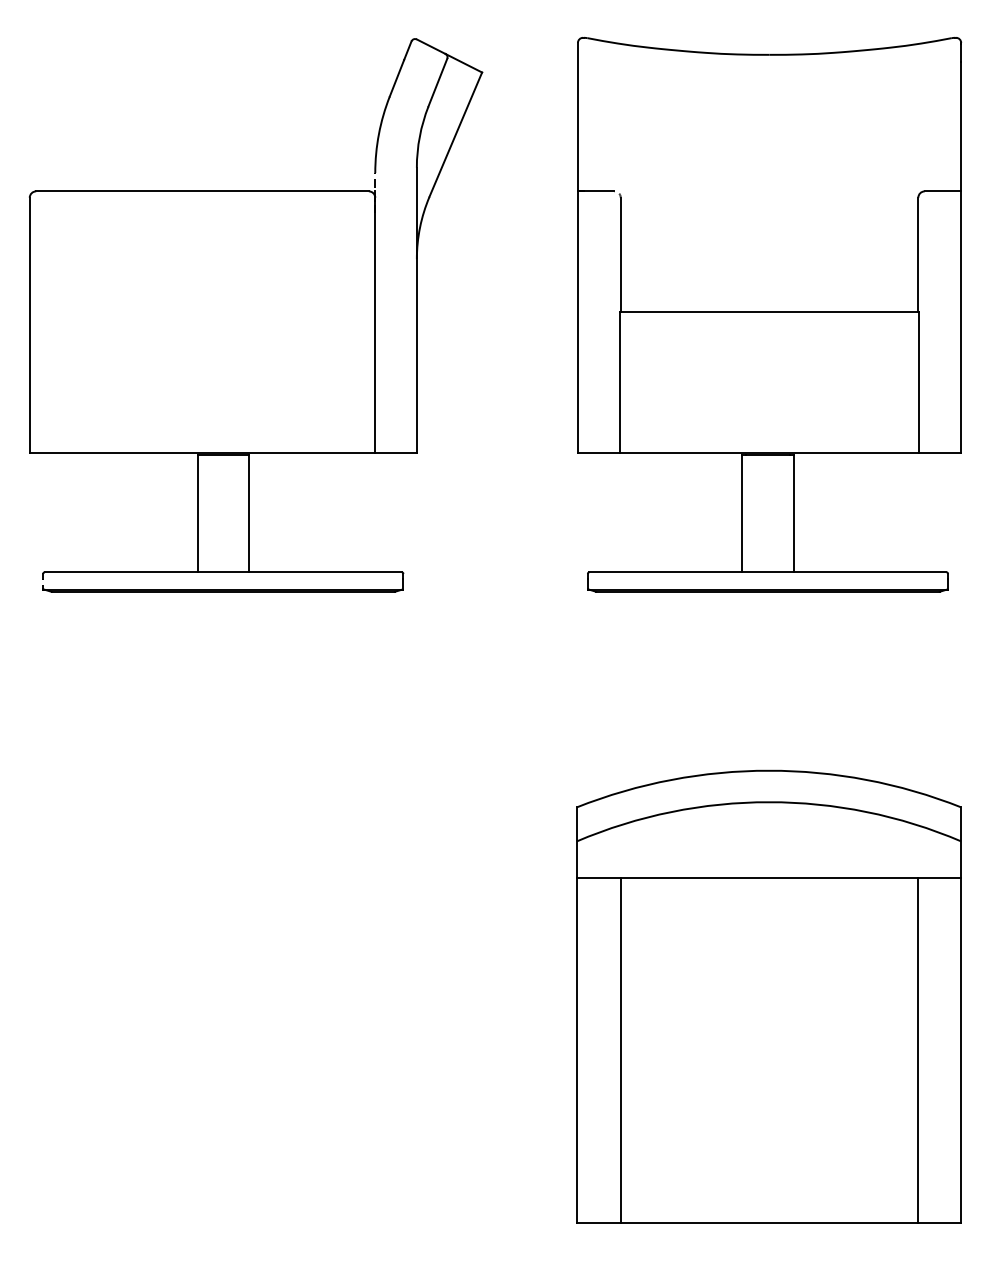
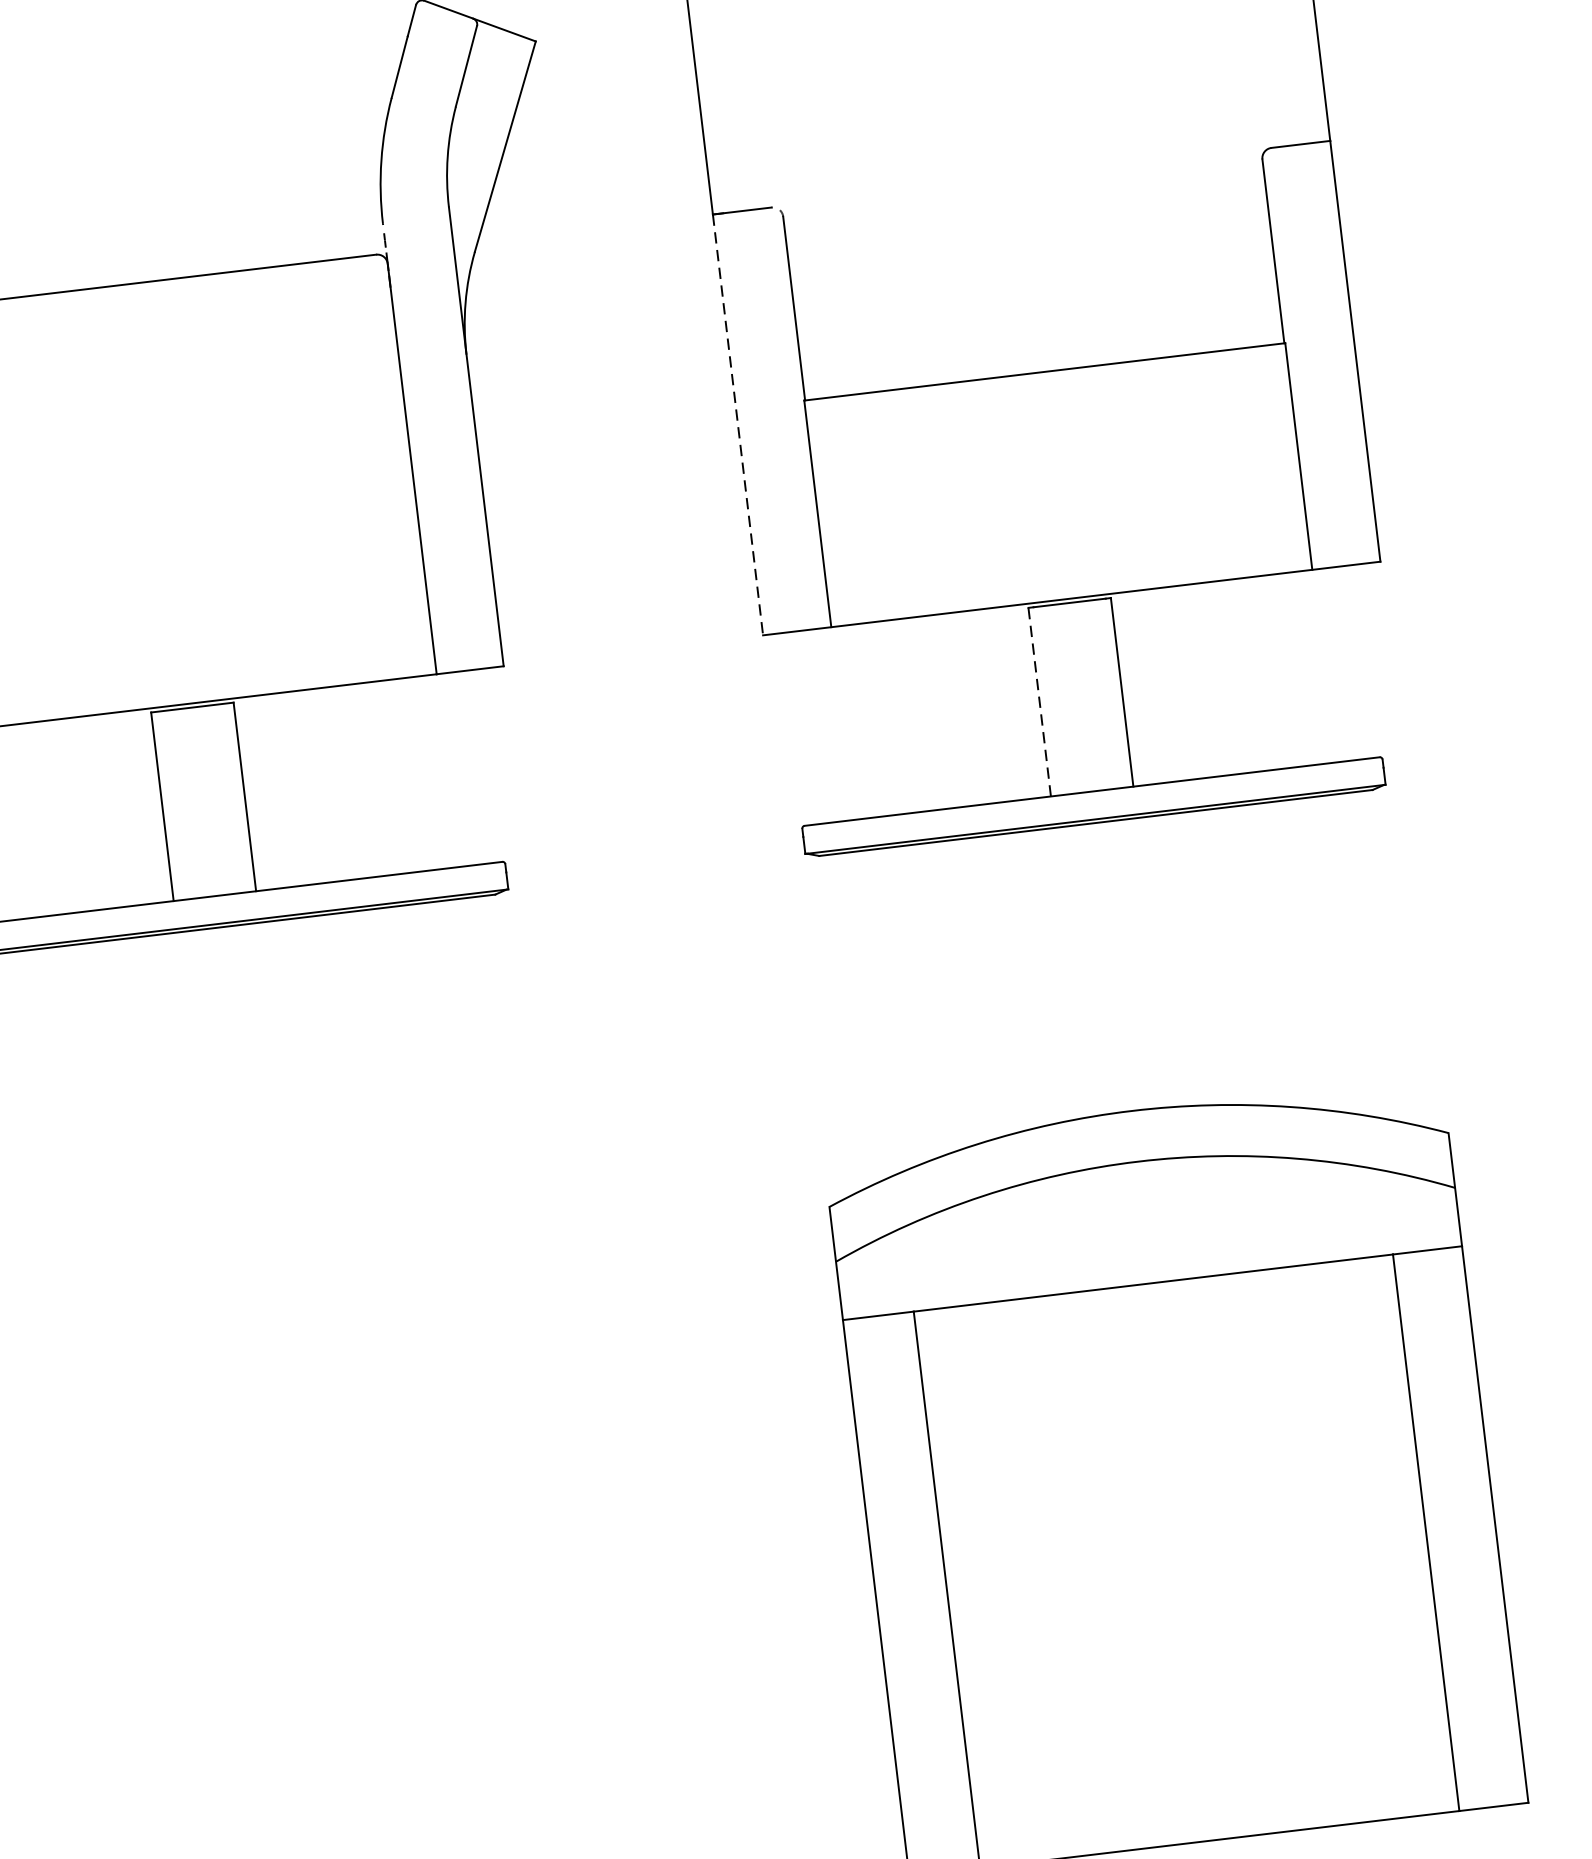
line: (577, 322) -> (737, 425), solid -> dashed
line: (742, 513) -> (1039, 701), solid -> dashed

